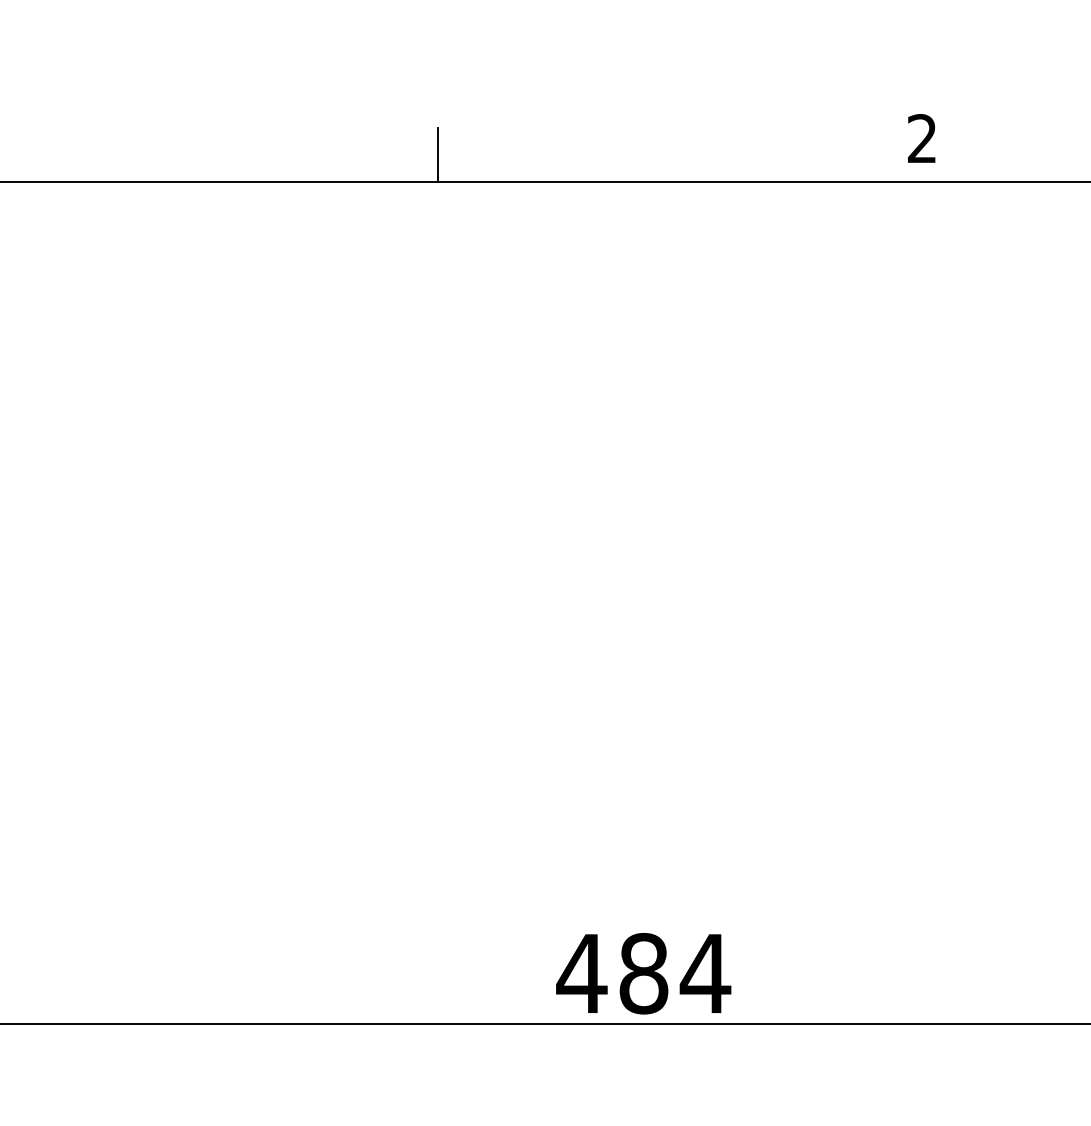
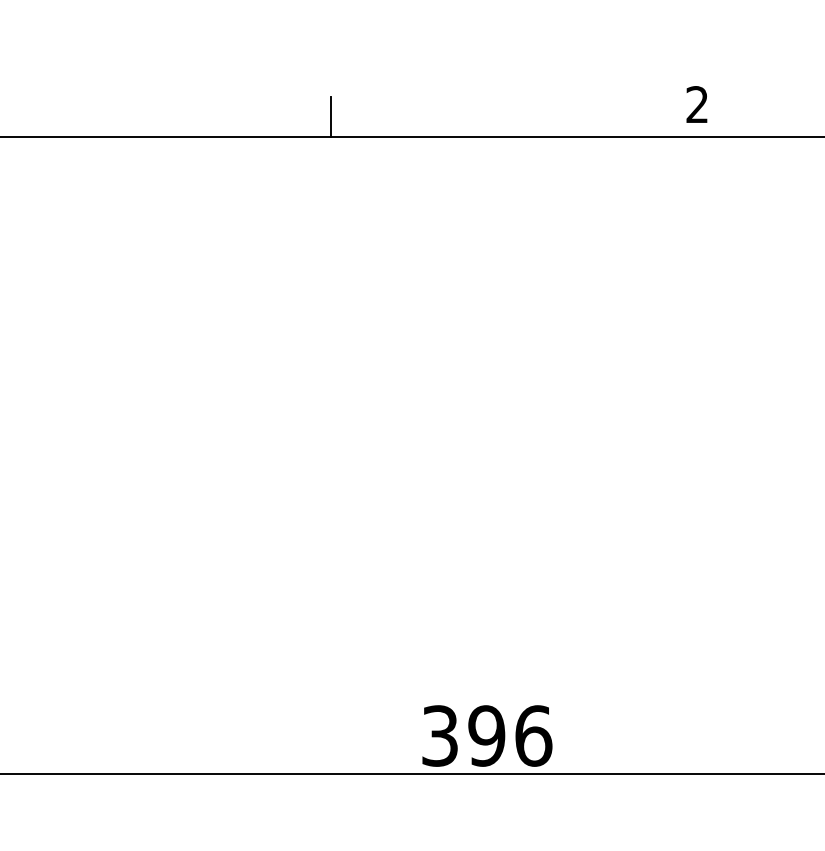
text: (643, 973) -> (486, 735), 484 -> 396

